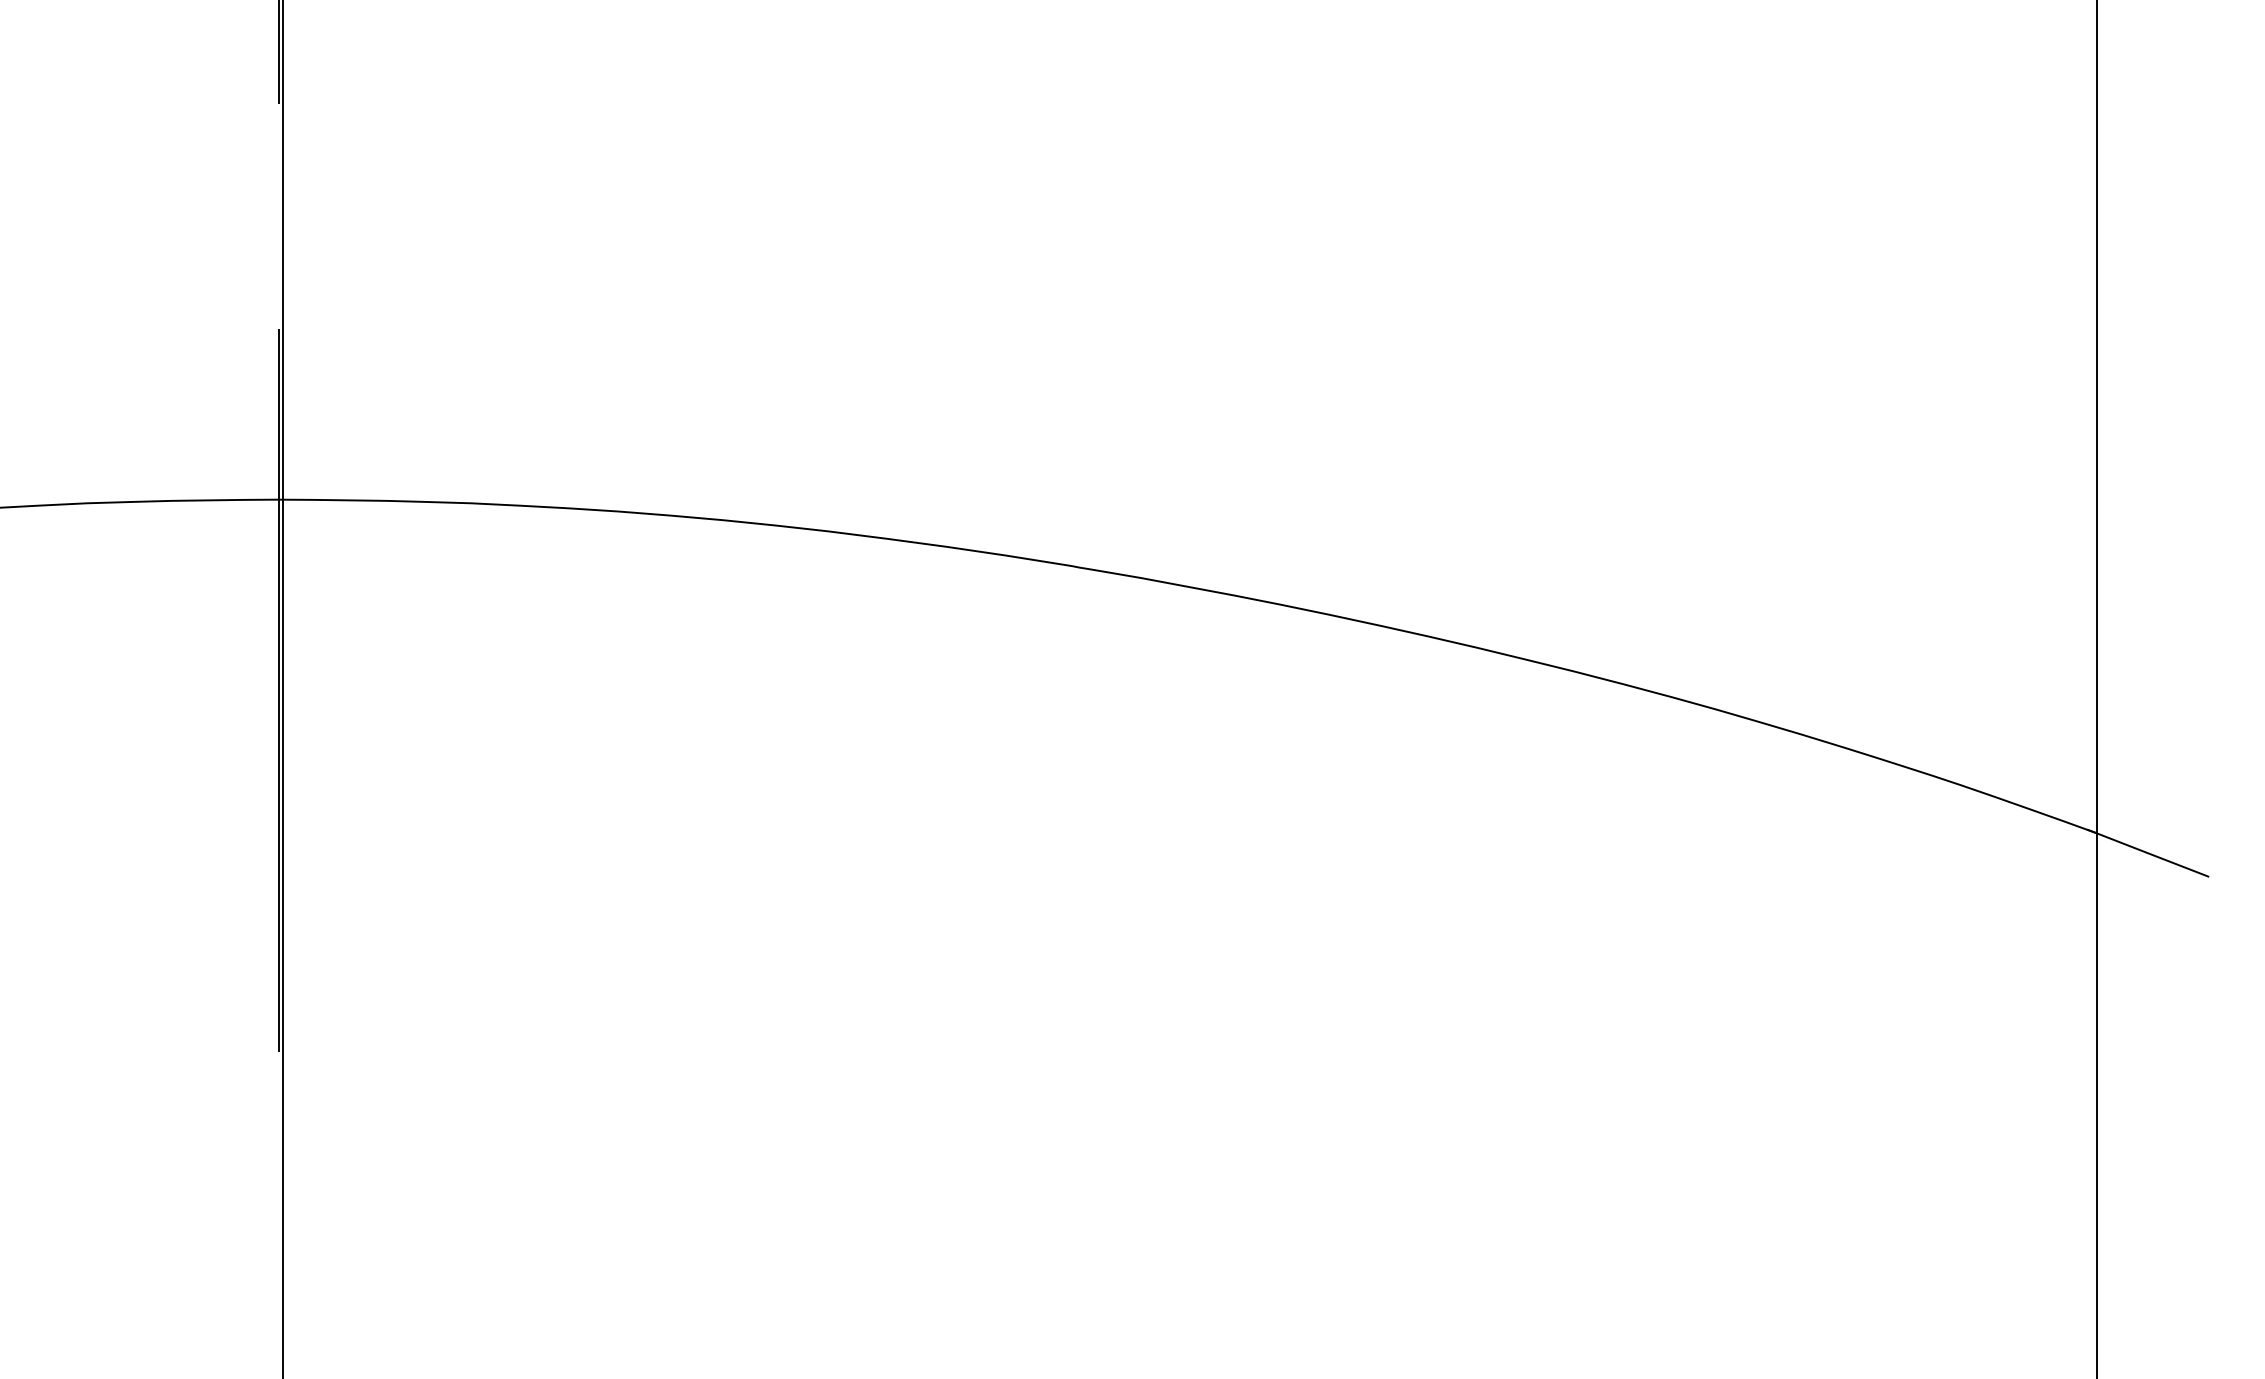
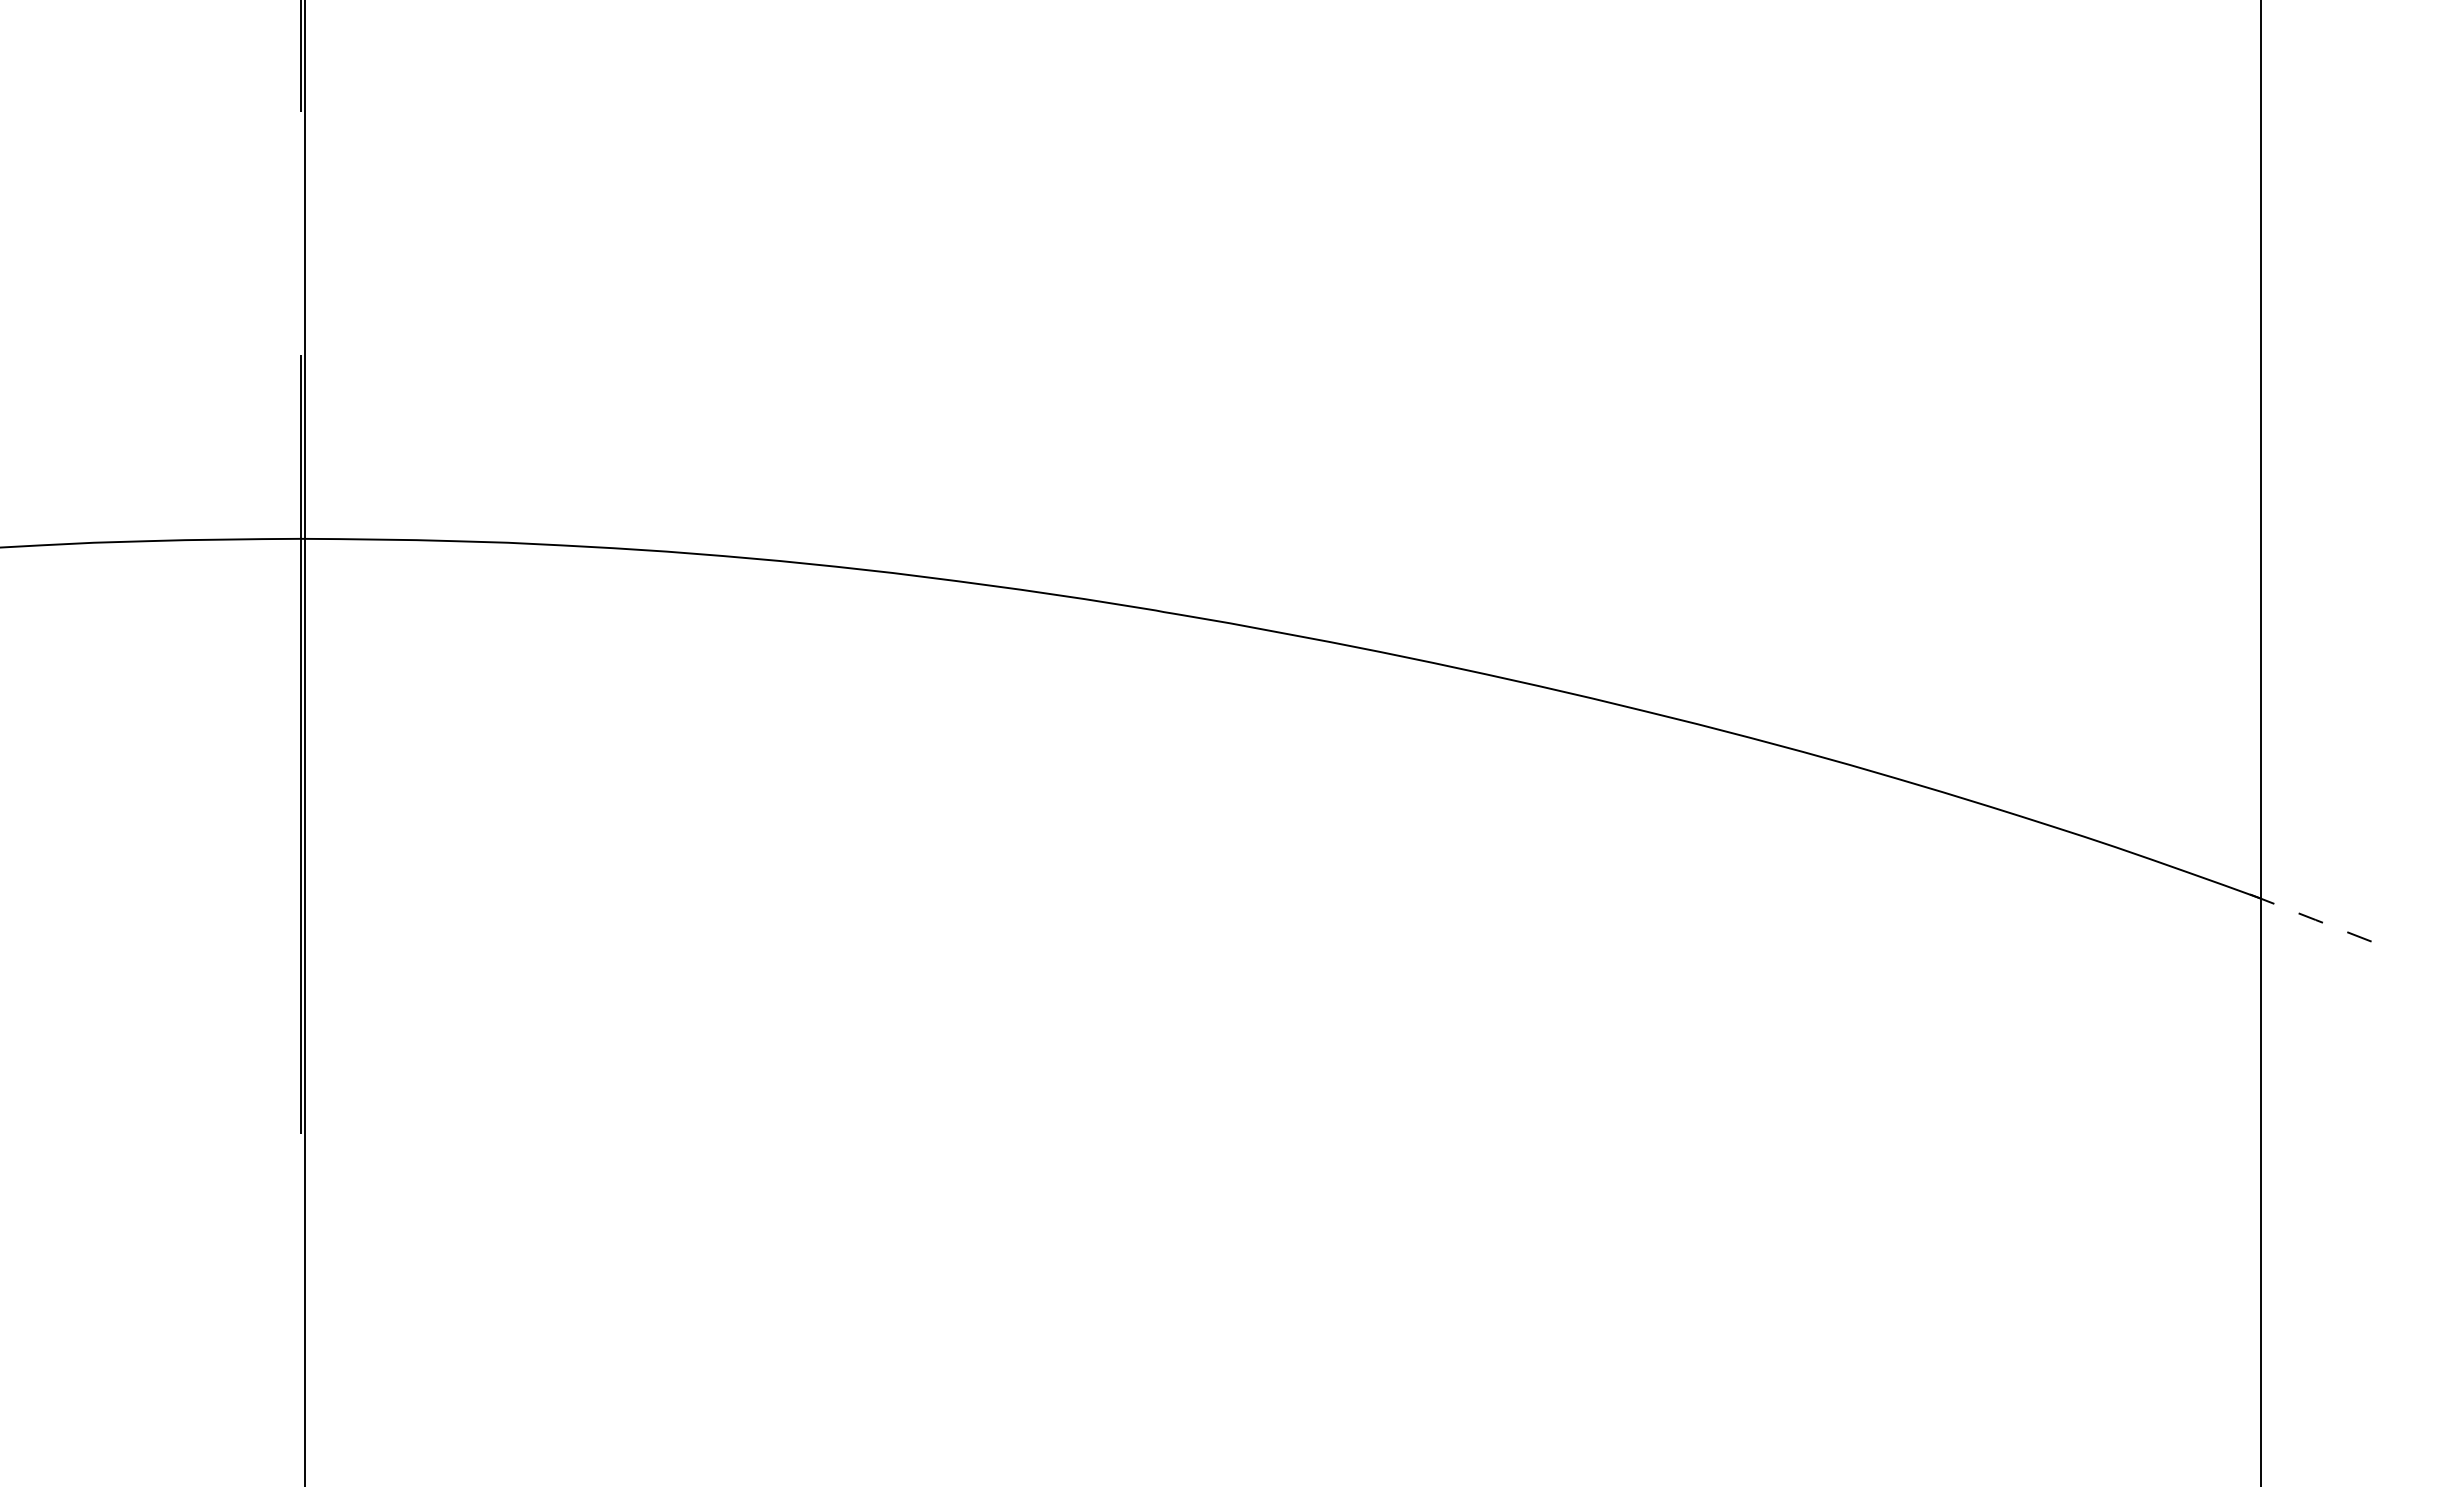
line: (2147, 853) -> (2315, 920), solid -> dashed

